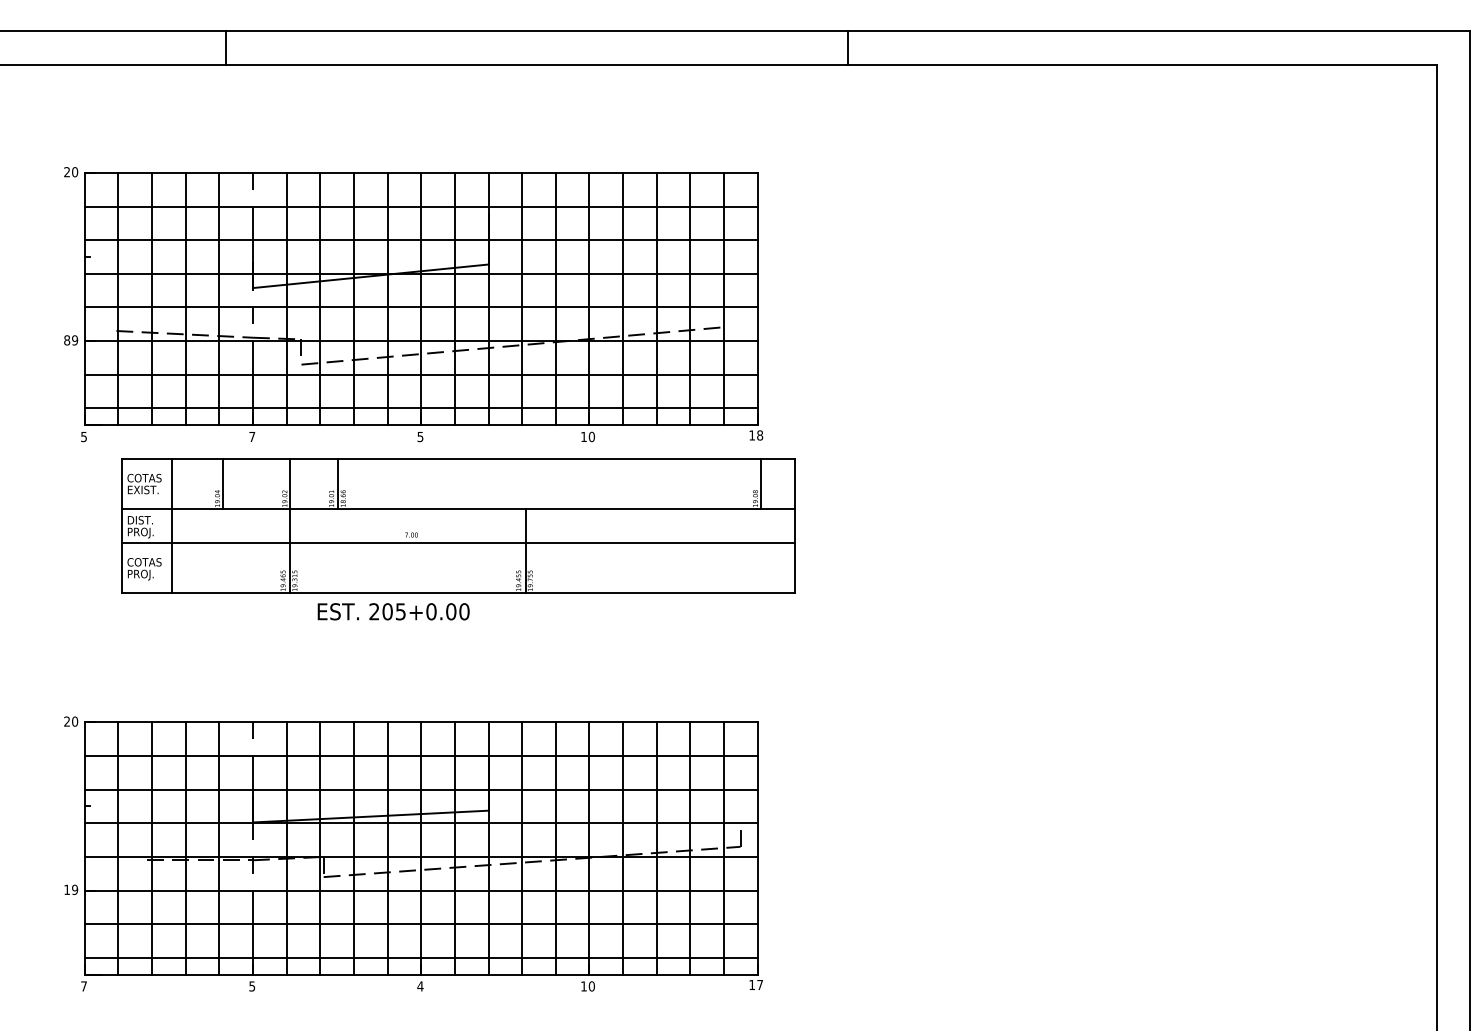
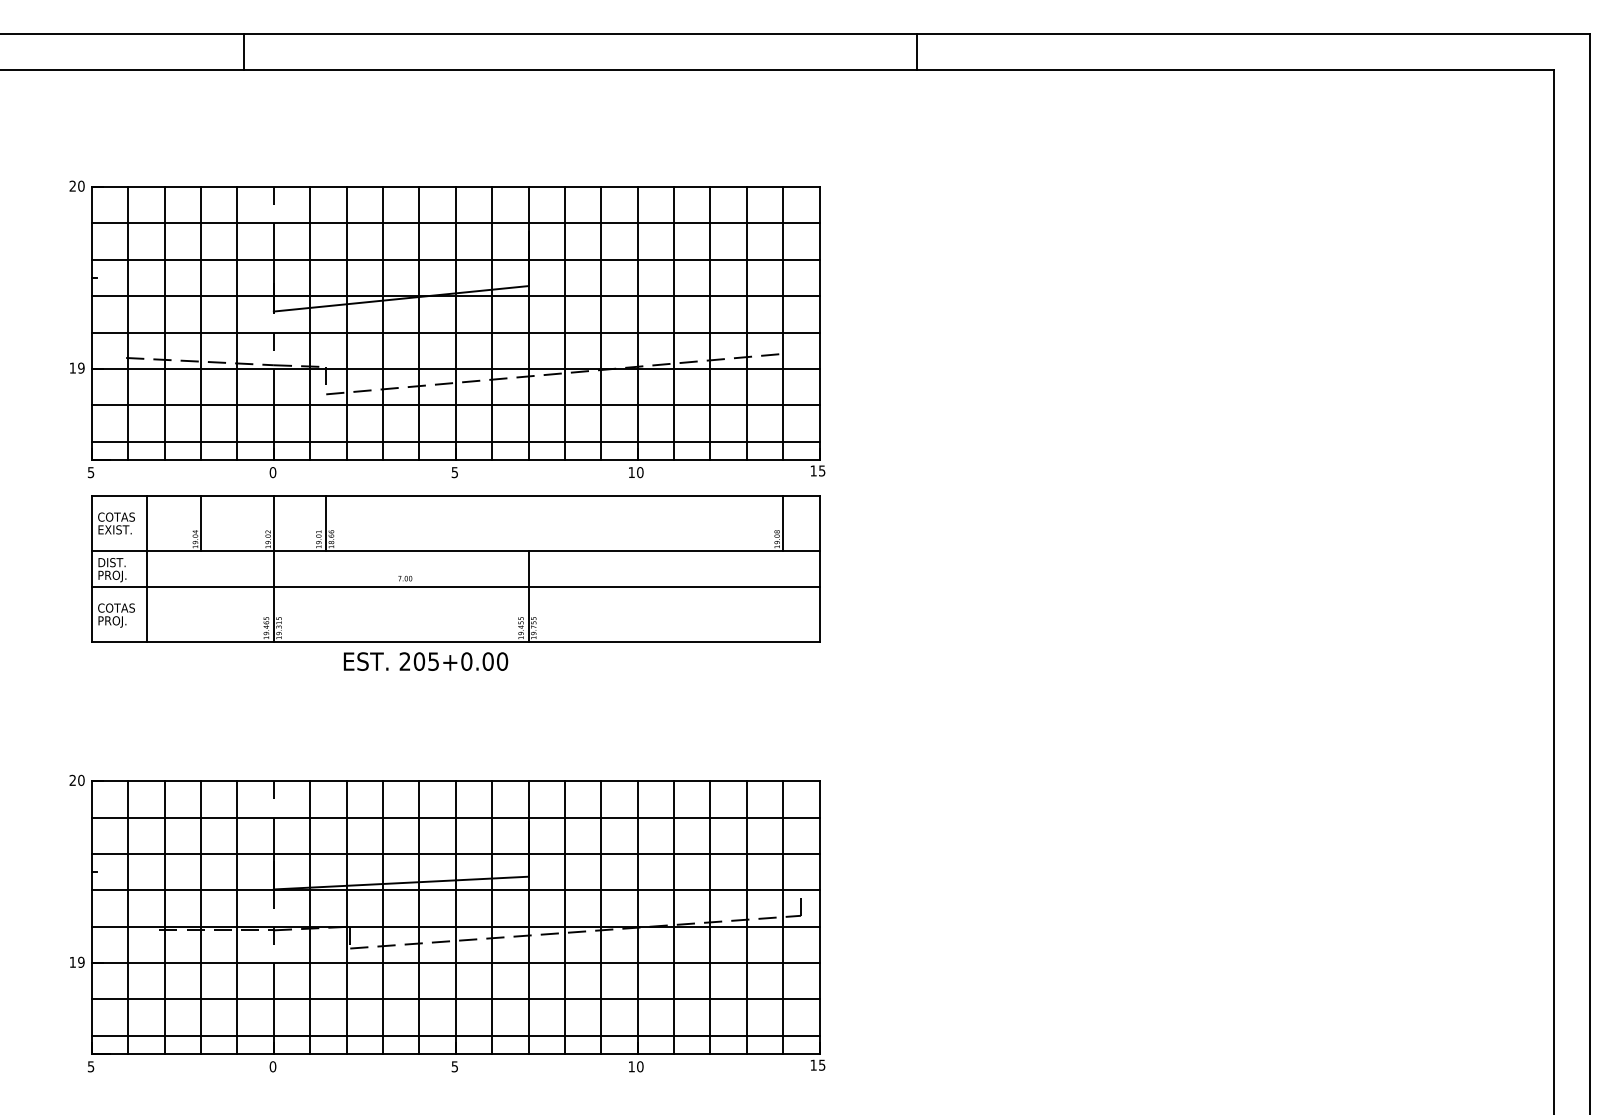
text: (66, 339) -> (72, 367), 89 -> 19
text: (760, 435) -> (822, 470), 18 -> 15
text: (251, 436) -> (272, 472), 7 -> 0
part: (458, 525) -> (455, 568), moved
text: (760, 985) -> (822, 1065), 17 -> 15
text: (83, 986) -> (90, 1066), 7 -> 5
text: (251, 986) -> (272, 1066), 5 -> 0
text: (420, 986) -> (454, 1066), 4 -> 5

